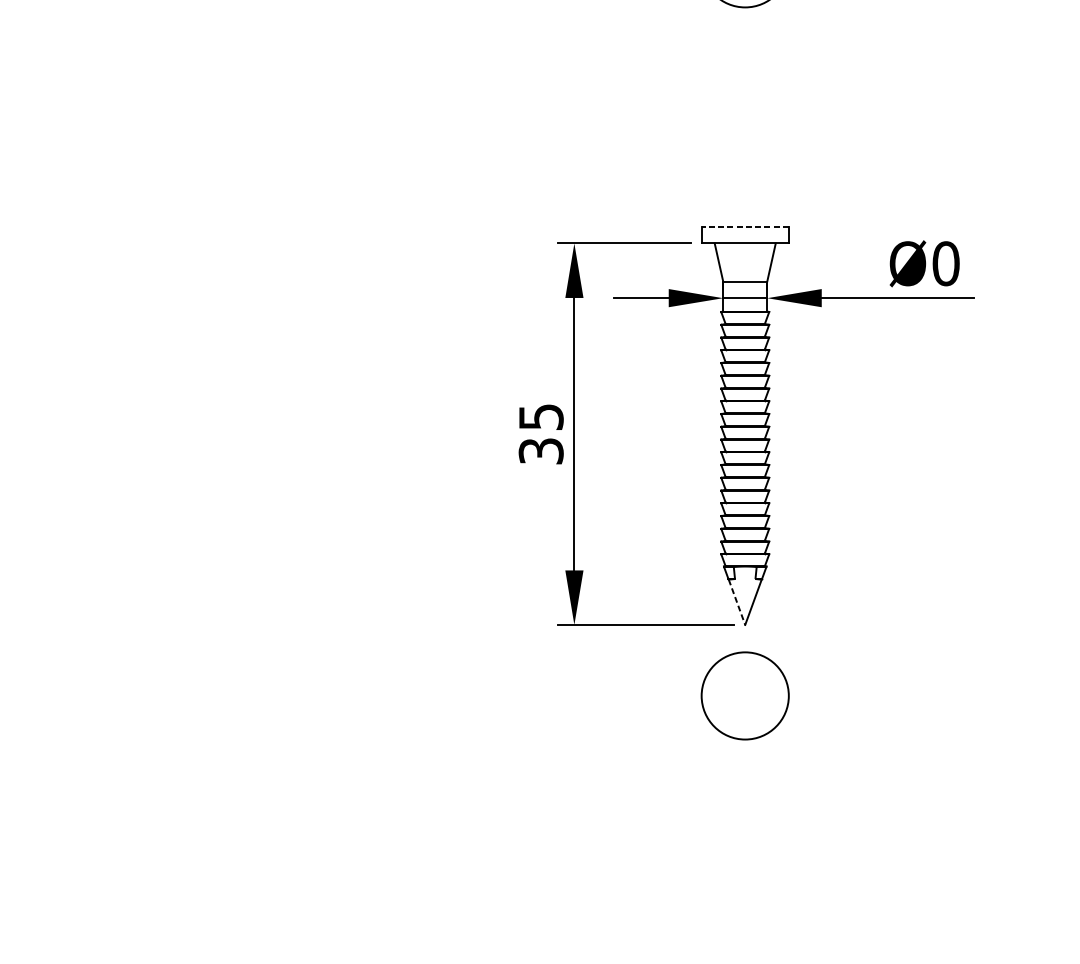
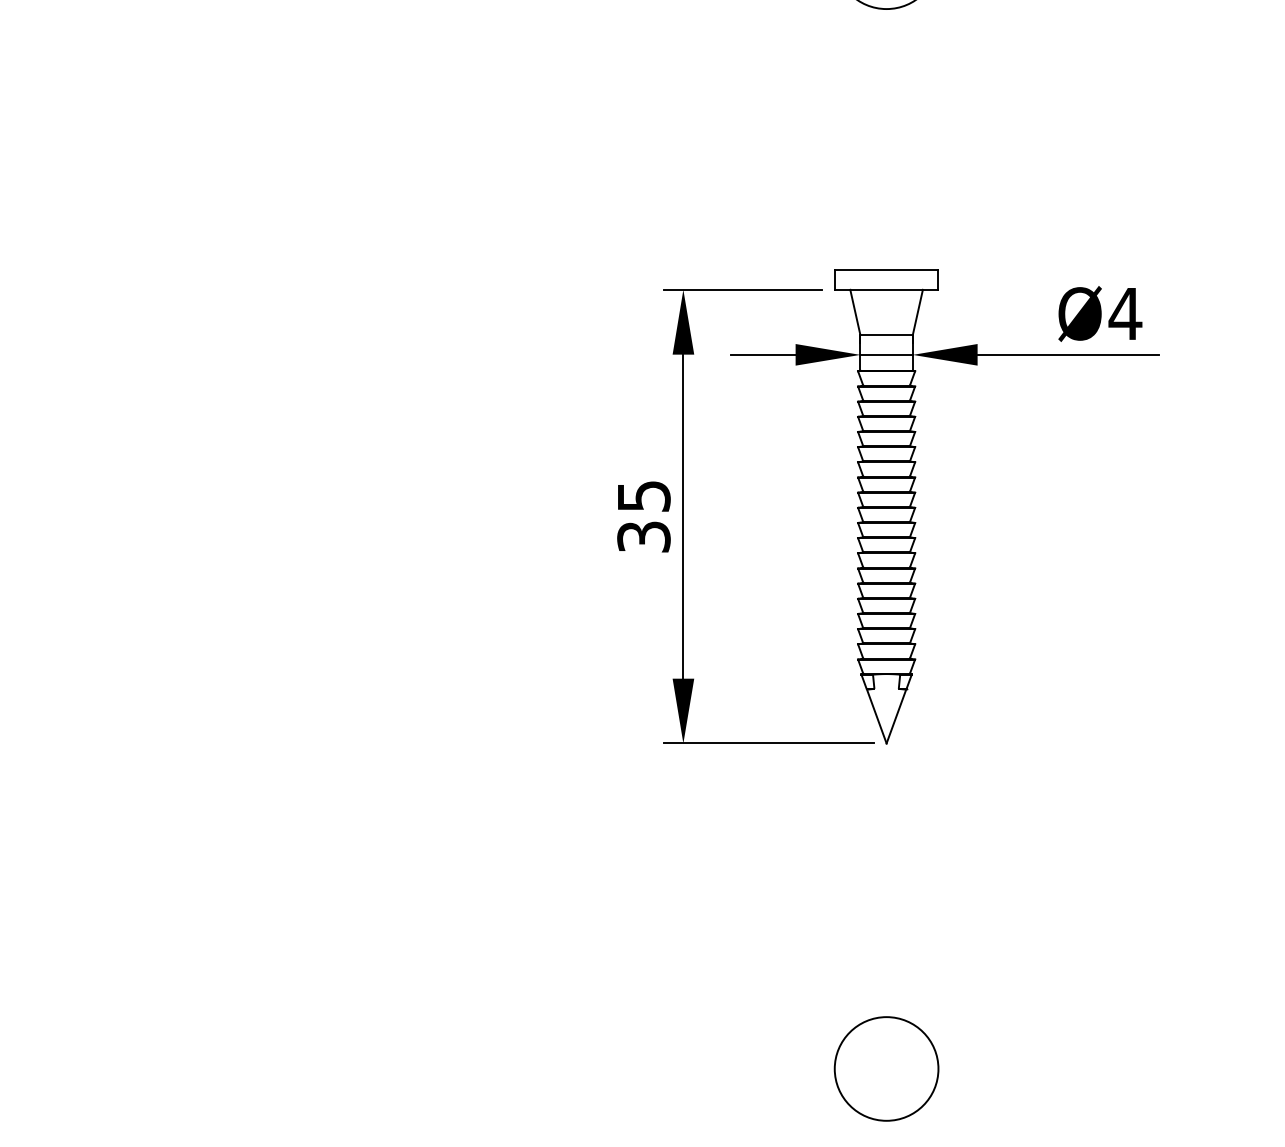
line: (745, 227) -> (886, 270), dashed -> solid
text: (946, 263) -> (1125, 313), Ø0 -> Ø4
line: (736, 602) -> (876, 716), dashed -> solid
circle: (745, 695) -> (886, 1068), moved

